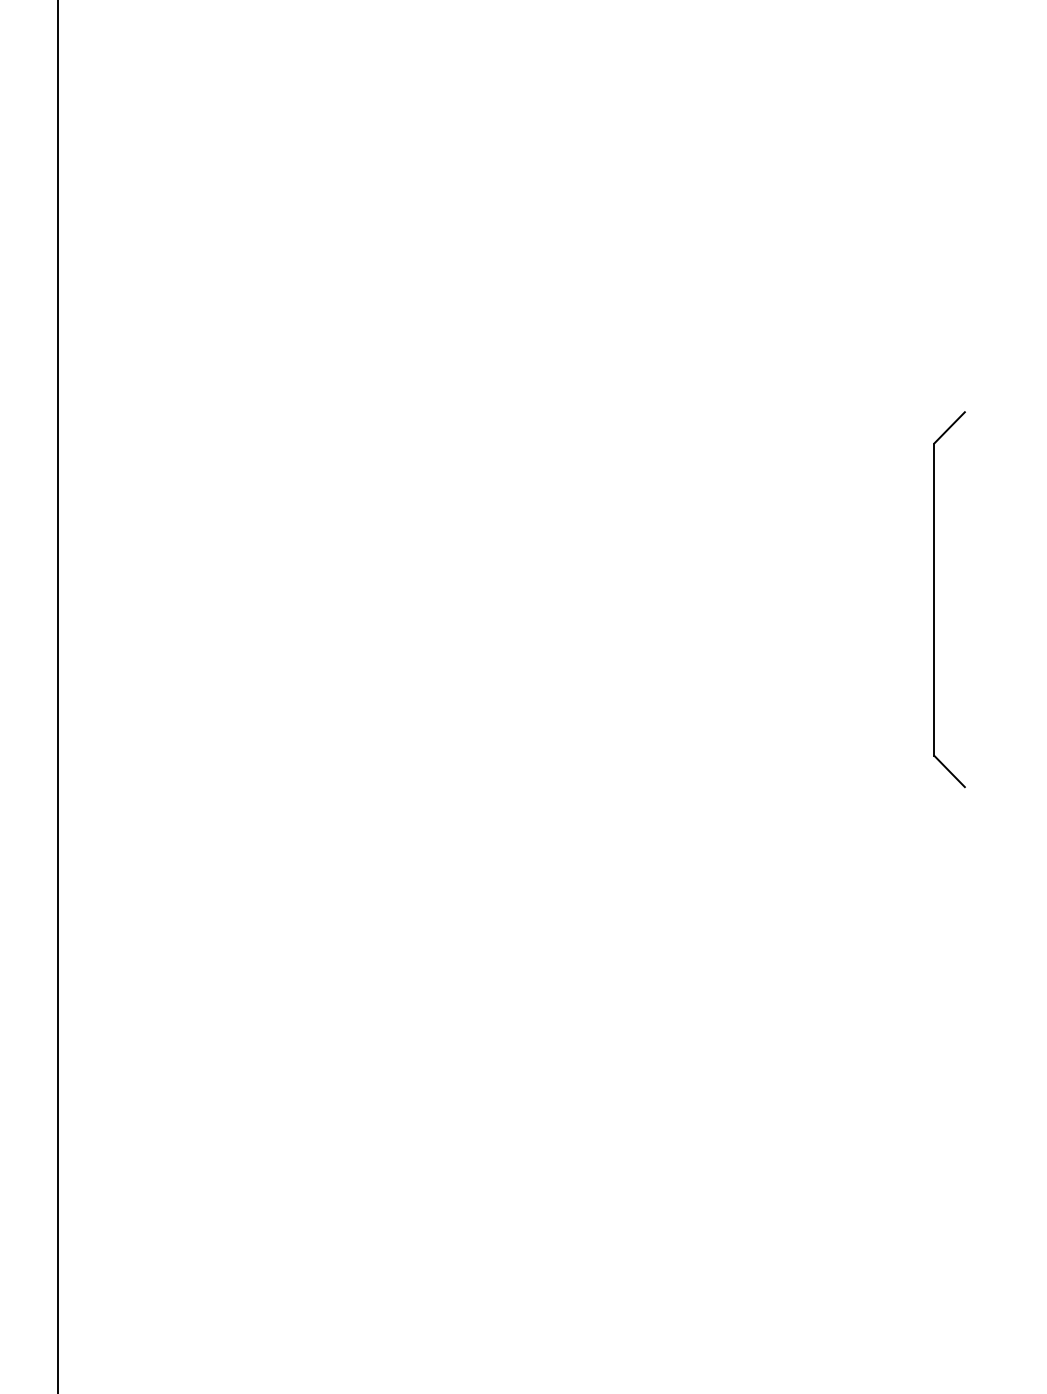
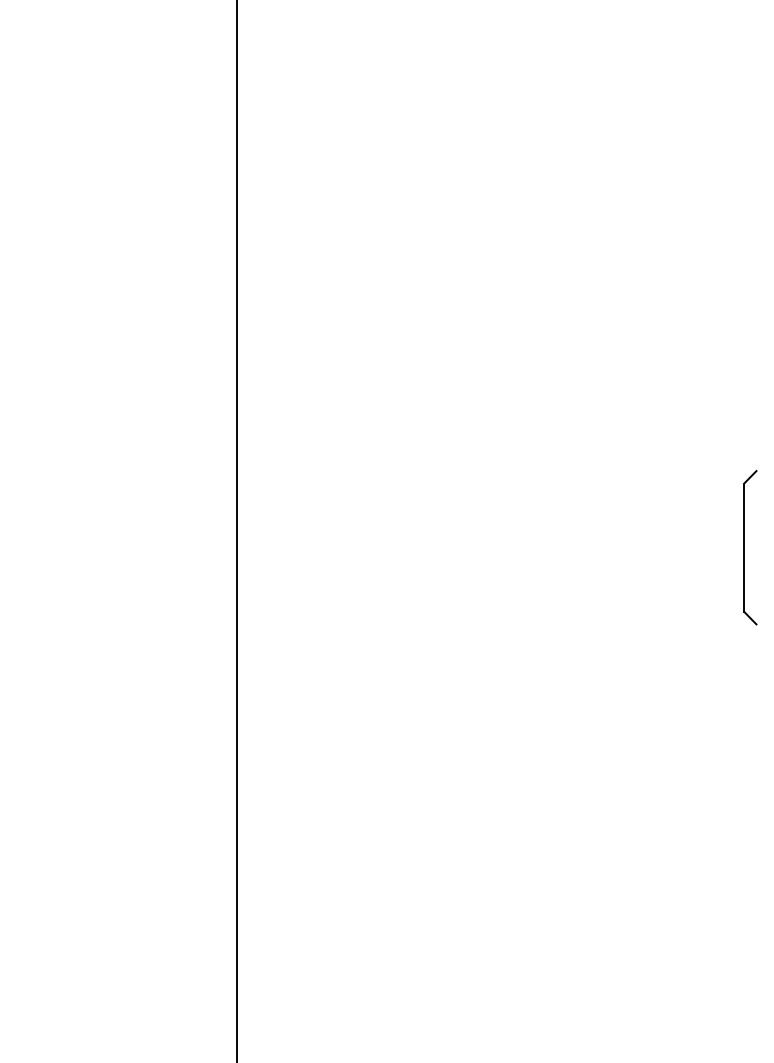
part: (949, 599) -> (750, 547), size x0.71

